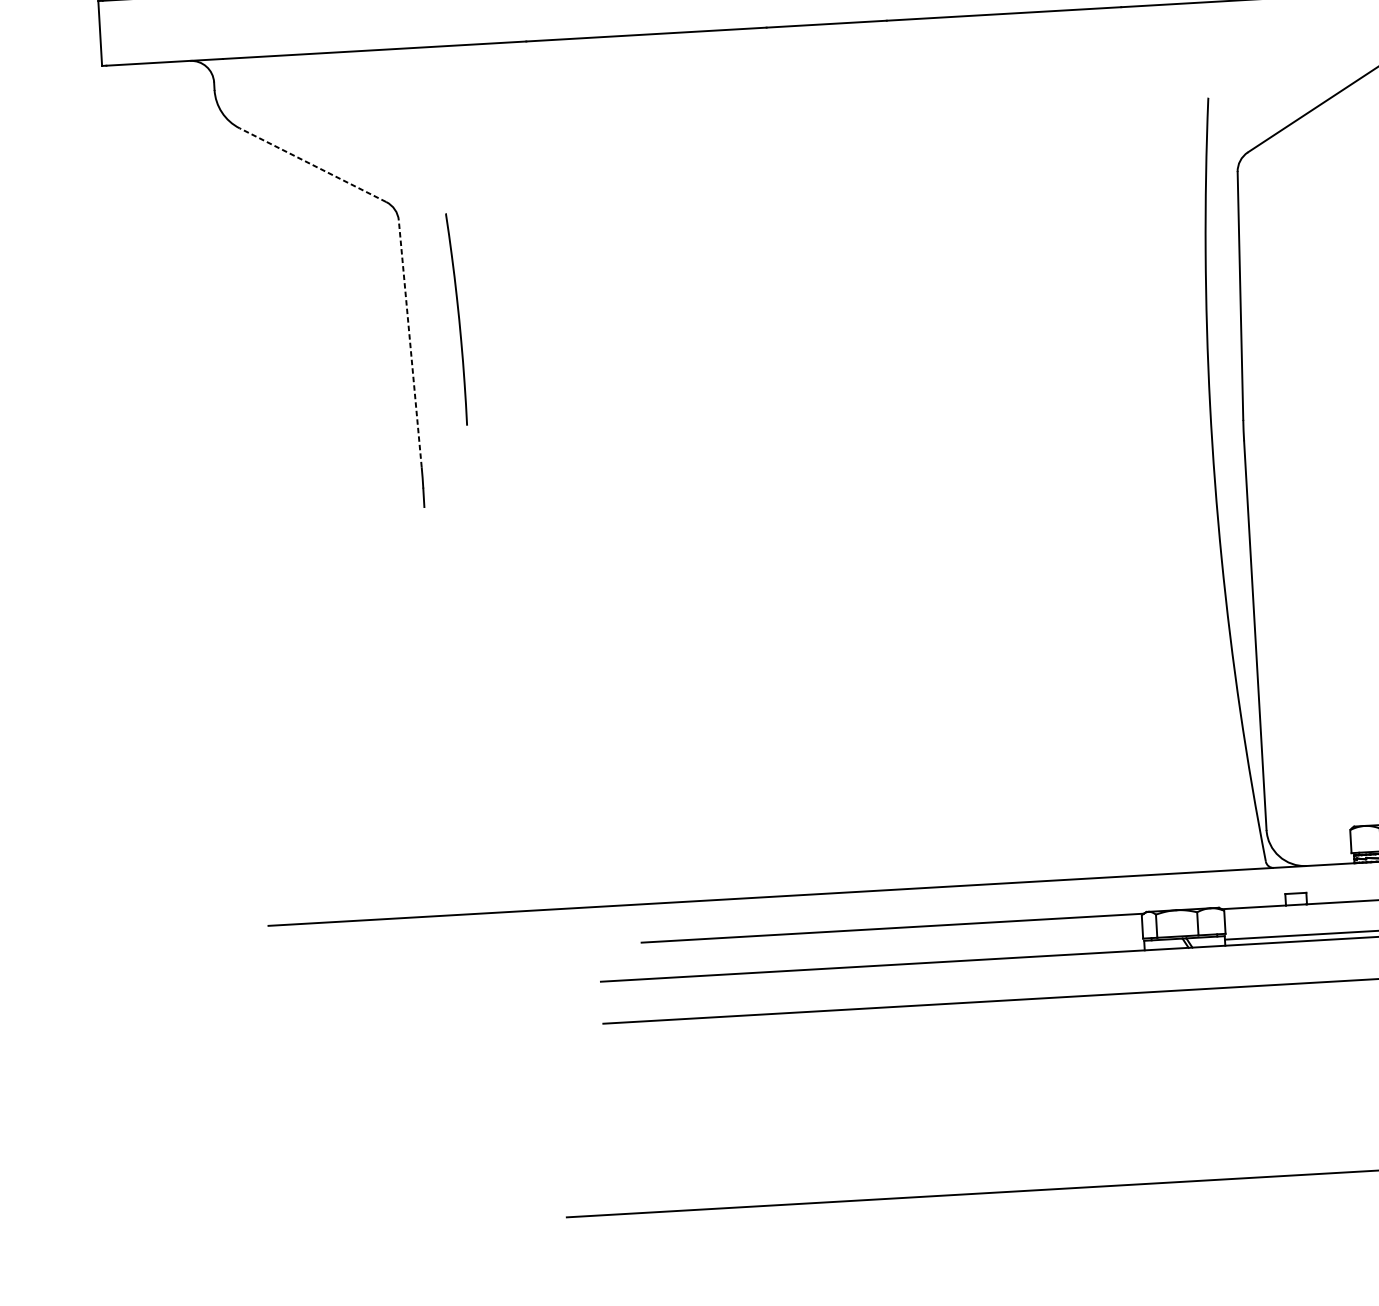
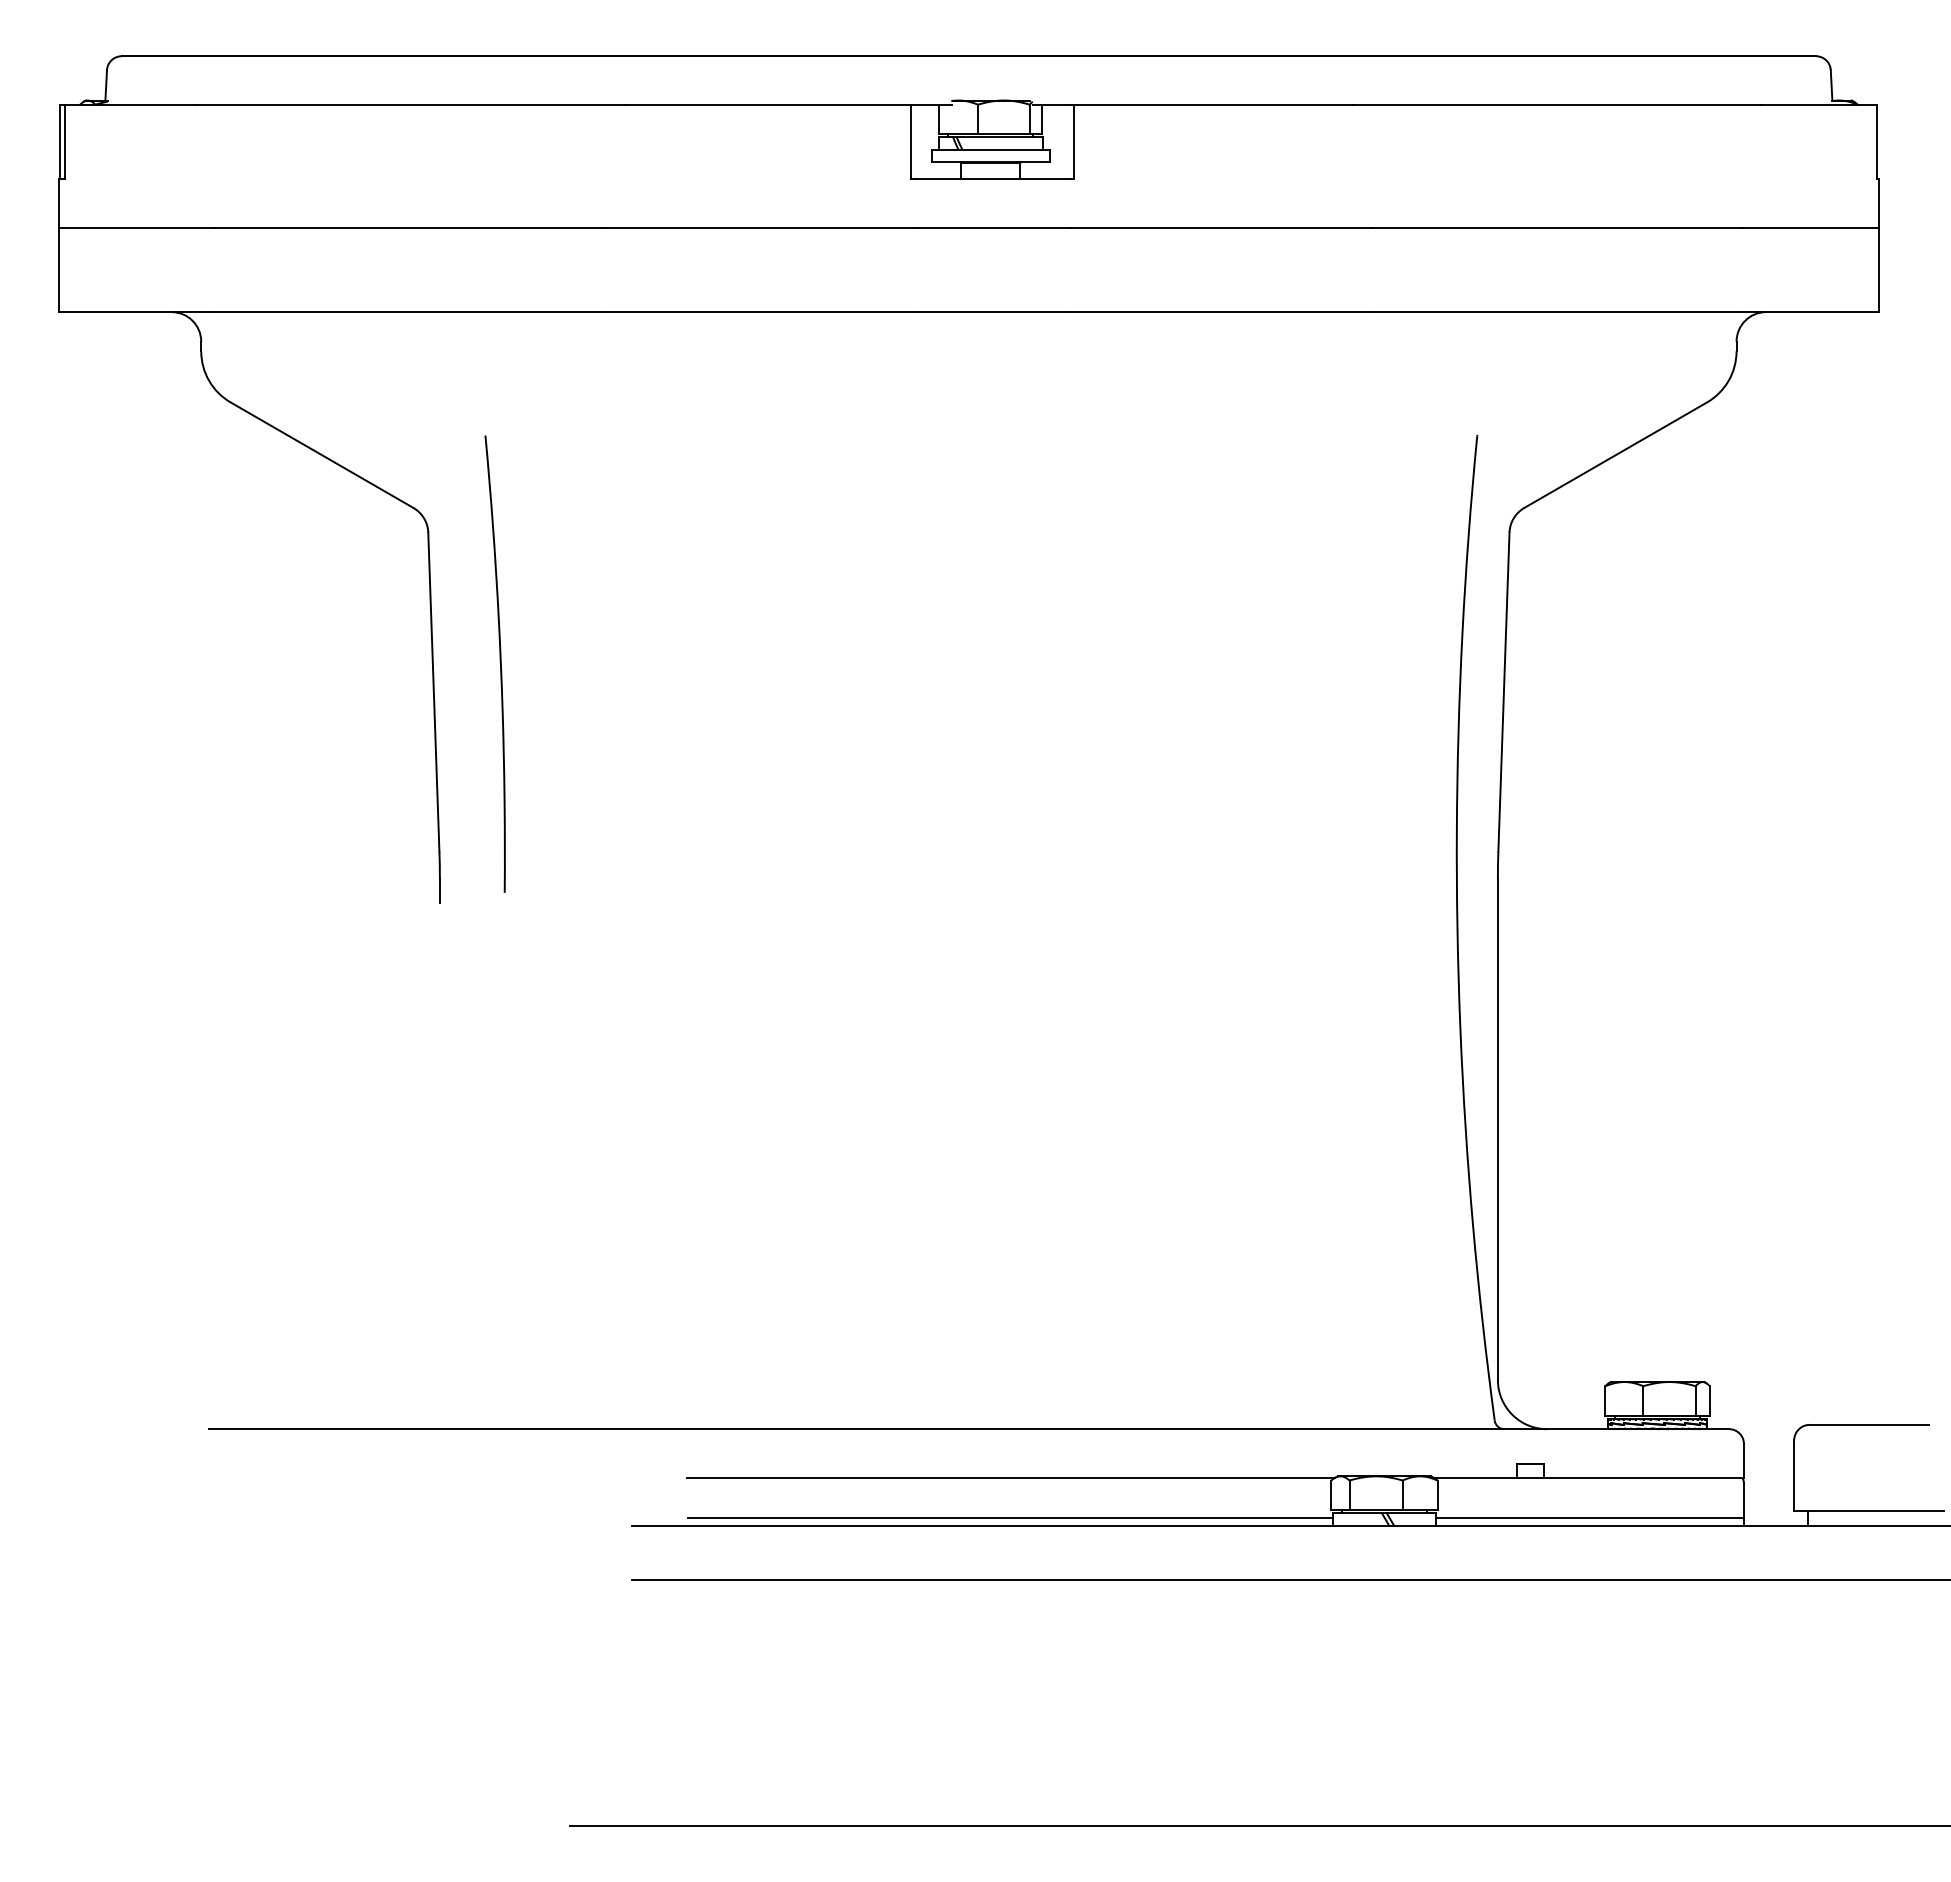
line: (313, 165) -> (322, 455), dashed -> solid
part: (456, 319) -> (494, 663), size x1.67
line: (409, 343) -> (433, 691), dashed -> solid
line: (894, 958) -> (1010, 1517), added

